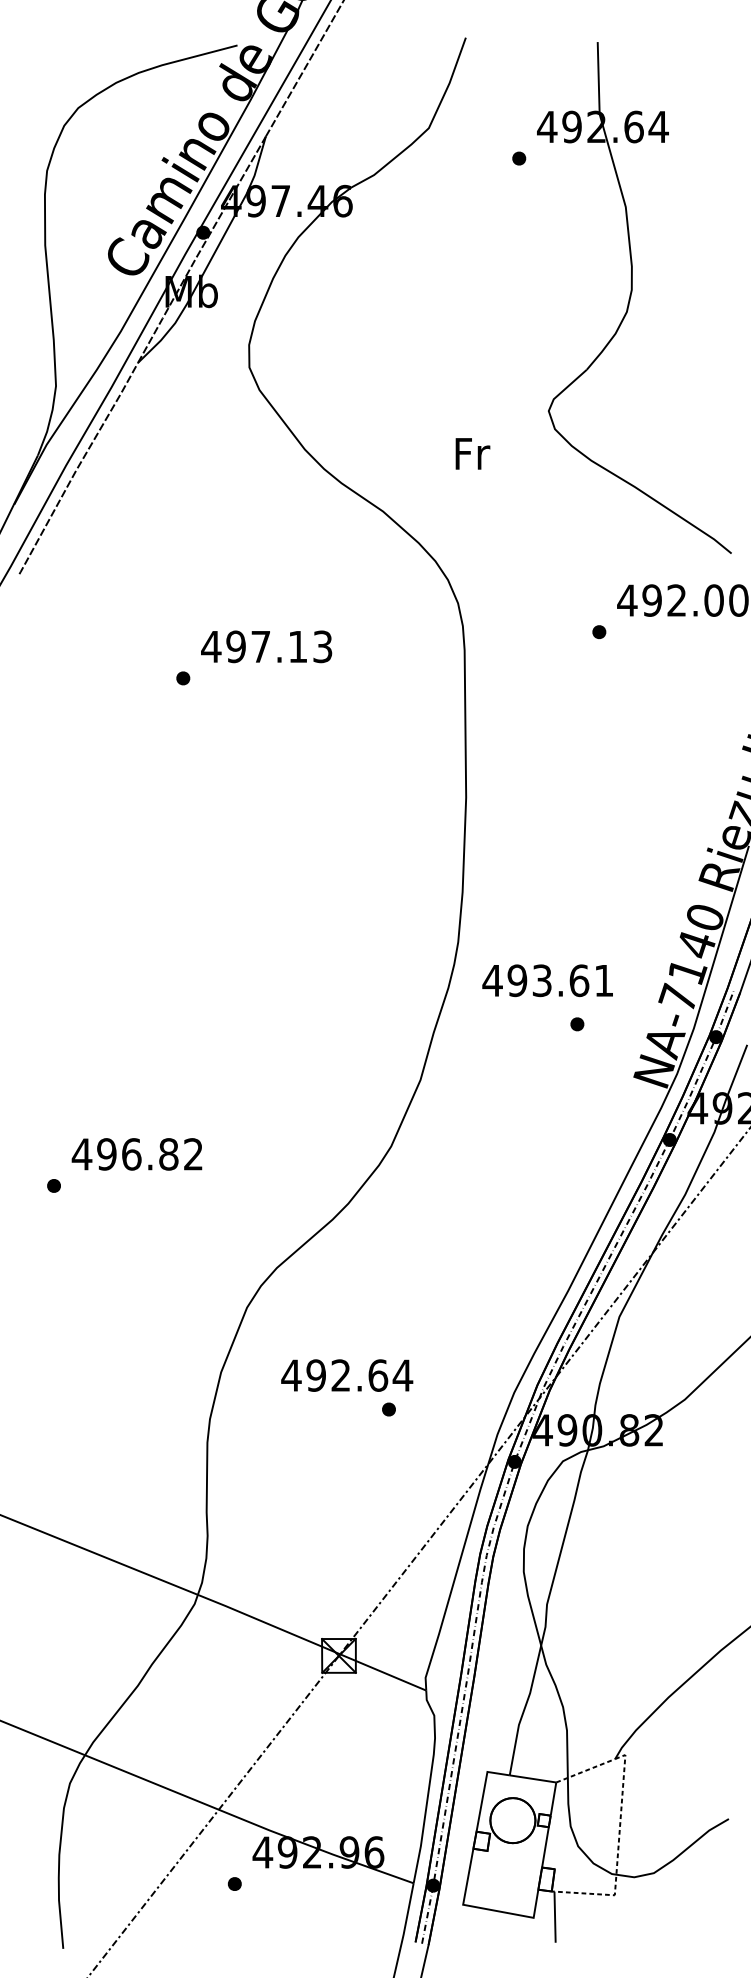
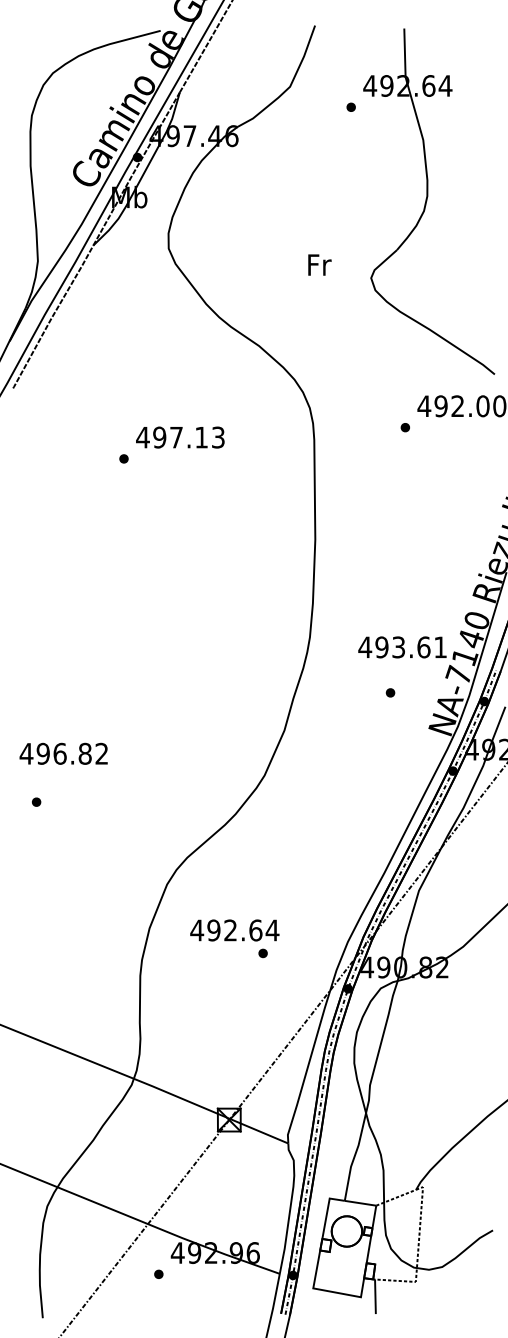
text: (472, 453) -> (319, 264), moved
text: (547, 980) -> (402, 647), moved
text: (136, 1153) -> (63, 753), moved

